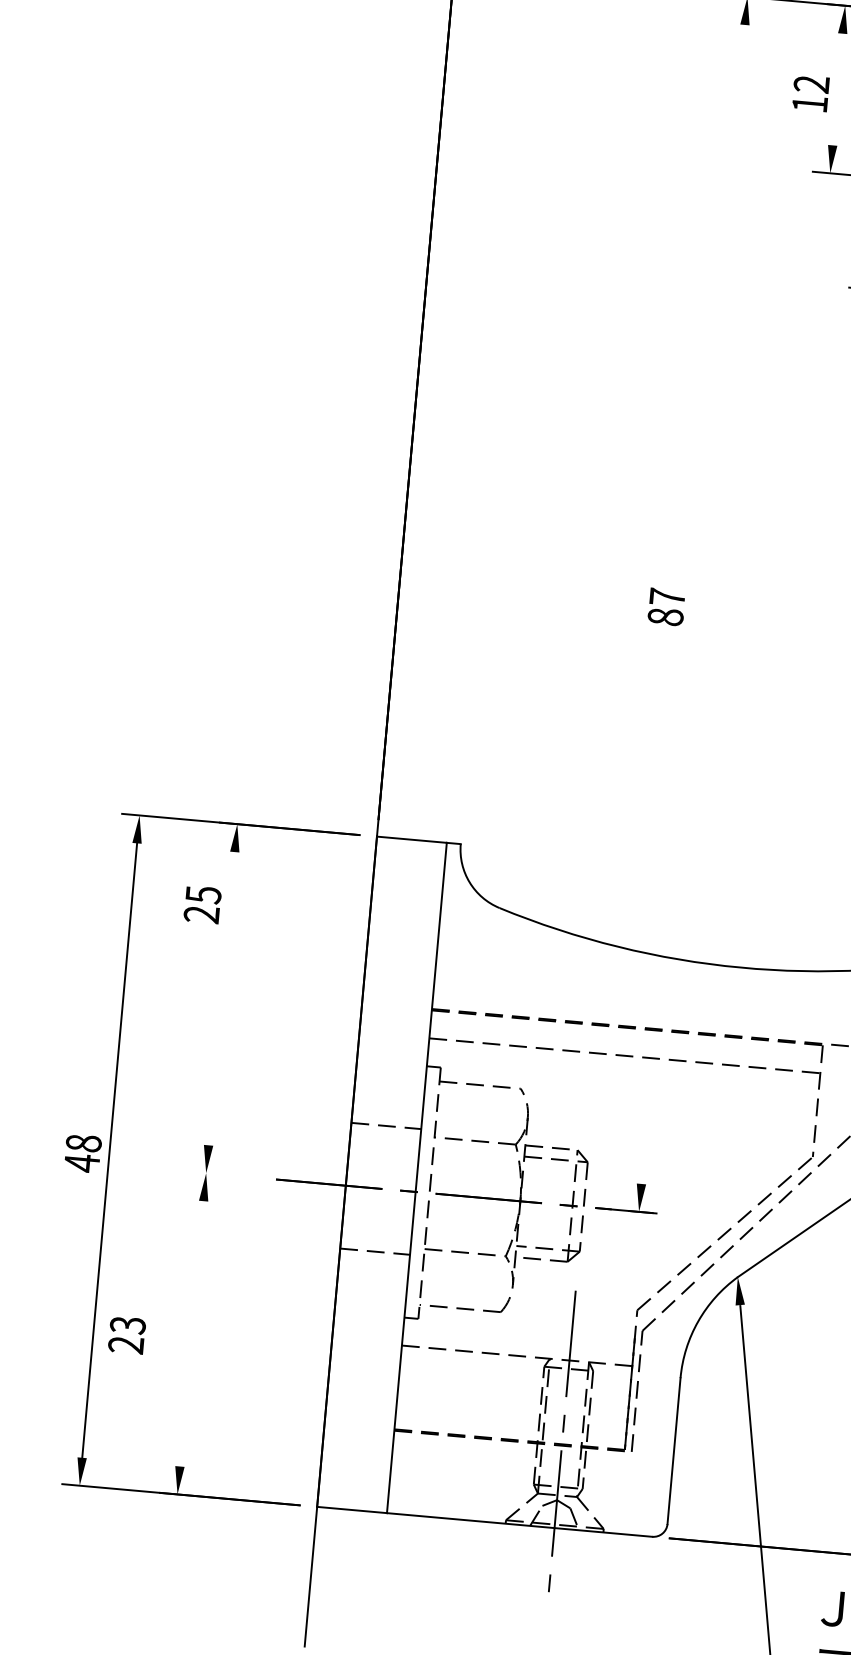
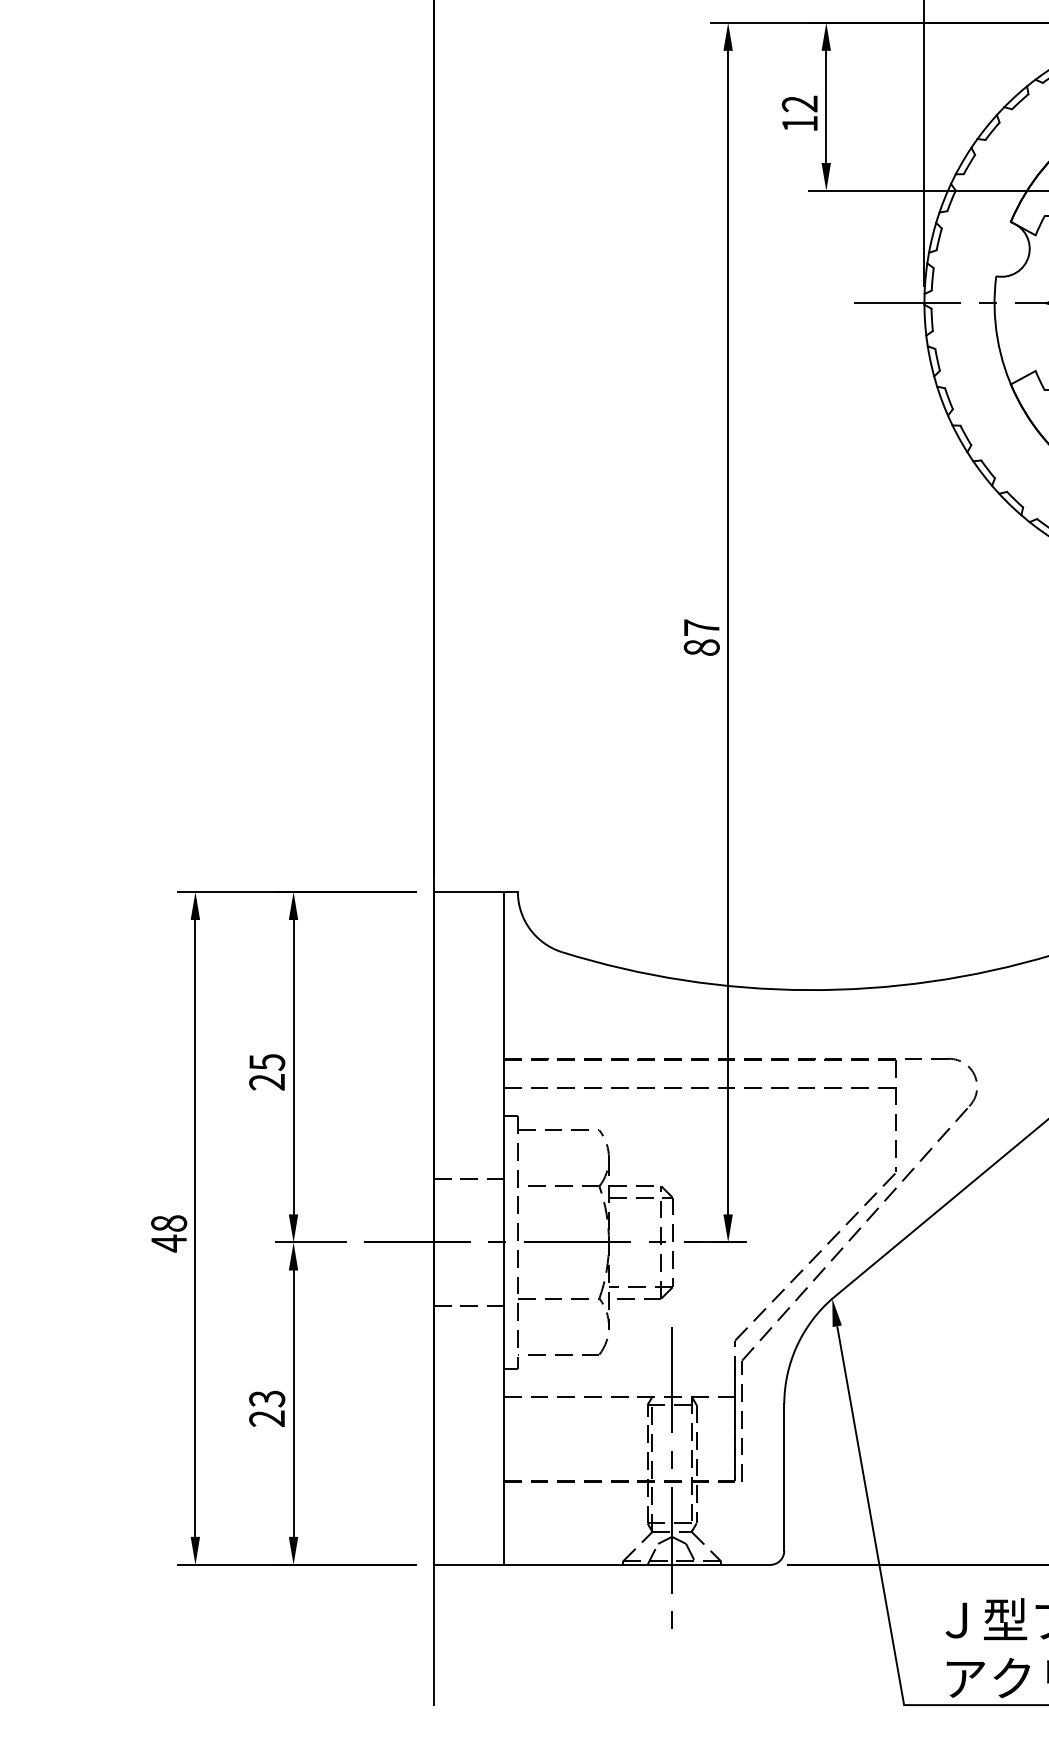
line: (837, 89) -> (826, 106), added
line: (693, 604) -> (728, 632), added
text: (202, 904) -> (267, 1072), moved
line: (221, 998) -> (293, 1067), added
line: (224, 1174) -> (311, 1242), added
line: (191, 1333) -> (293, 1403), added
text: (127, 1334) -> (267, 1408), moved

